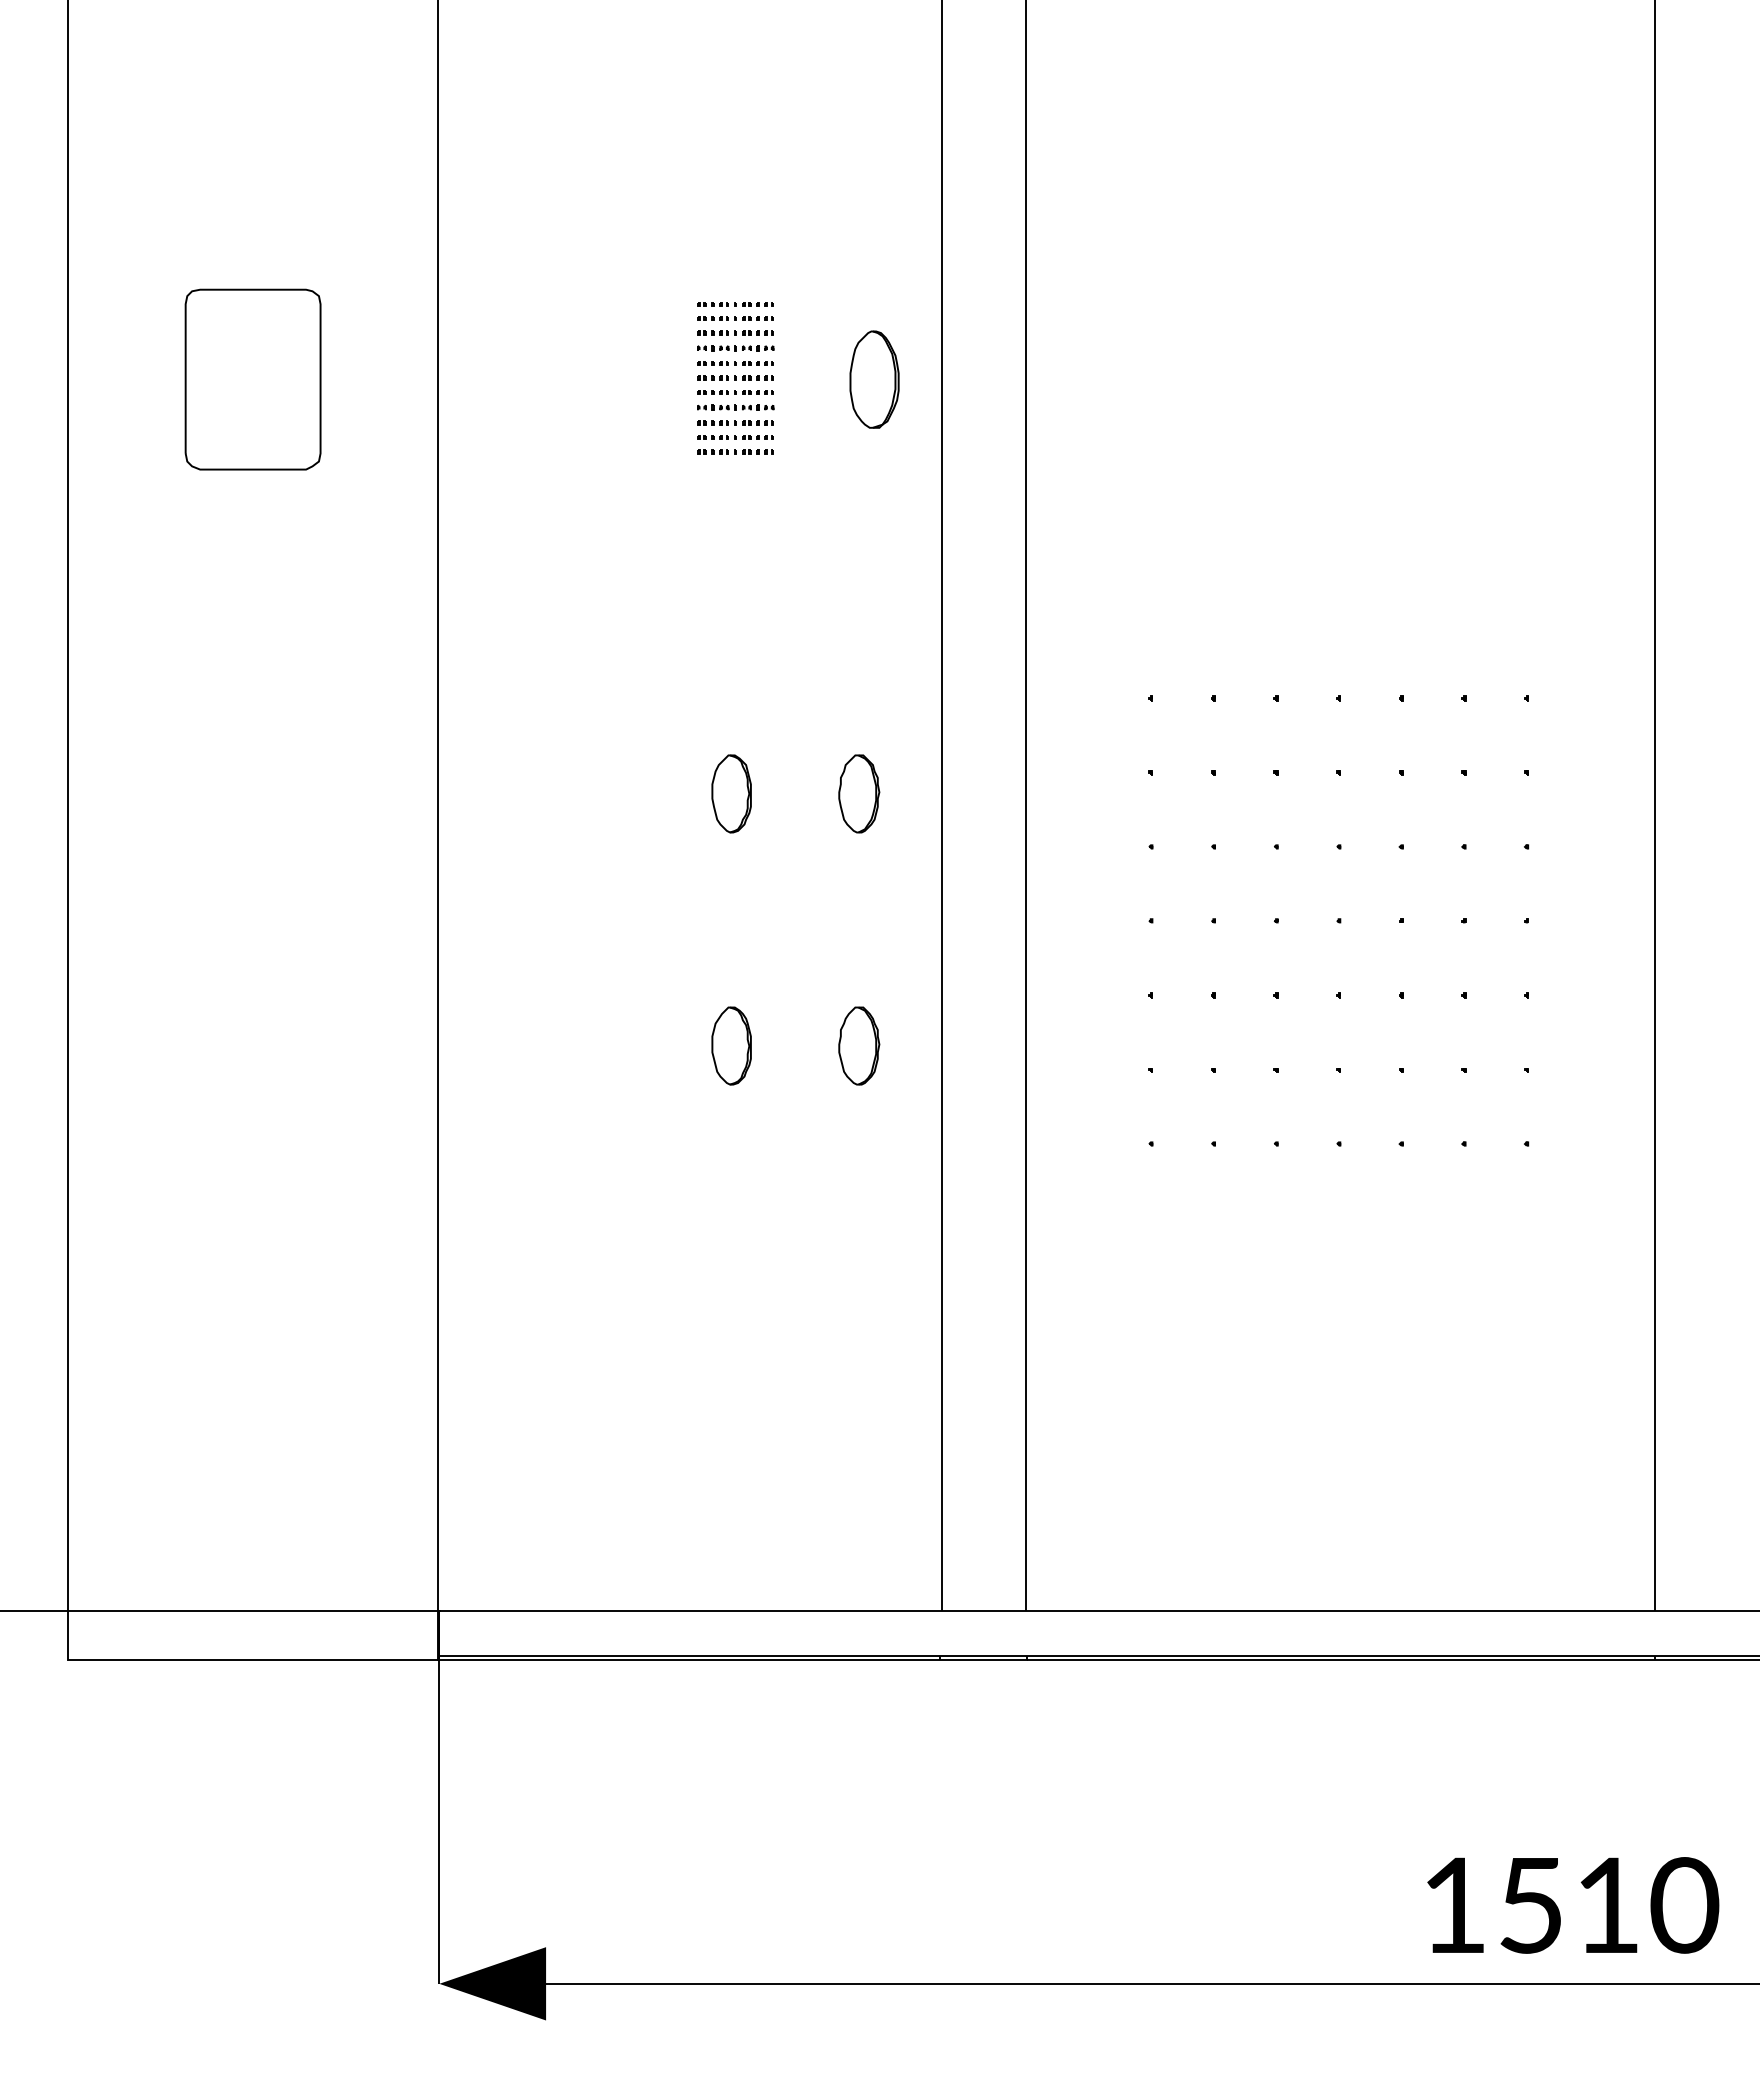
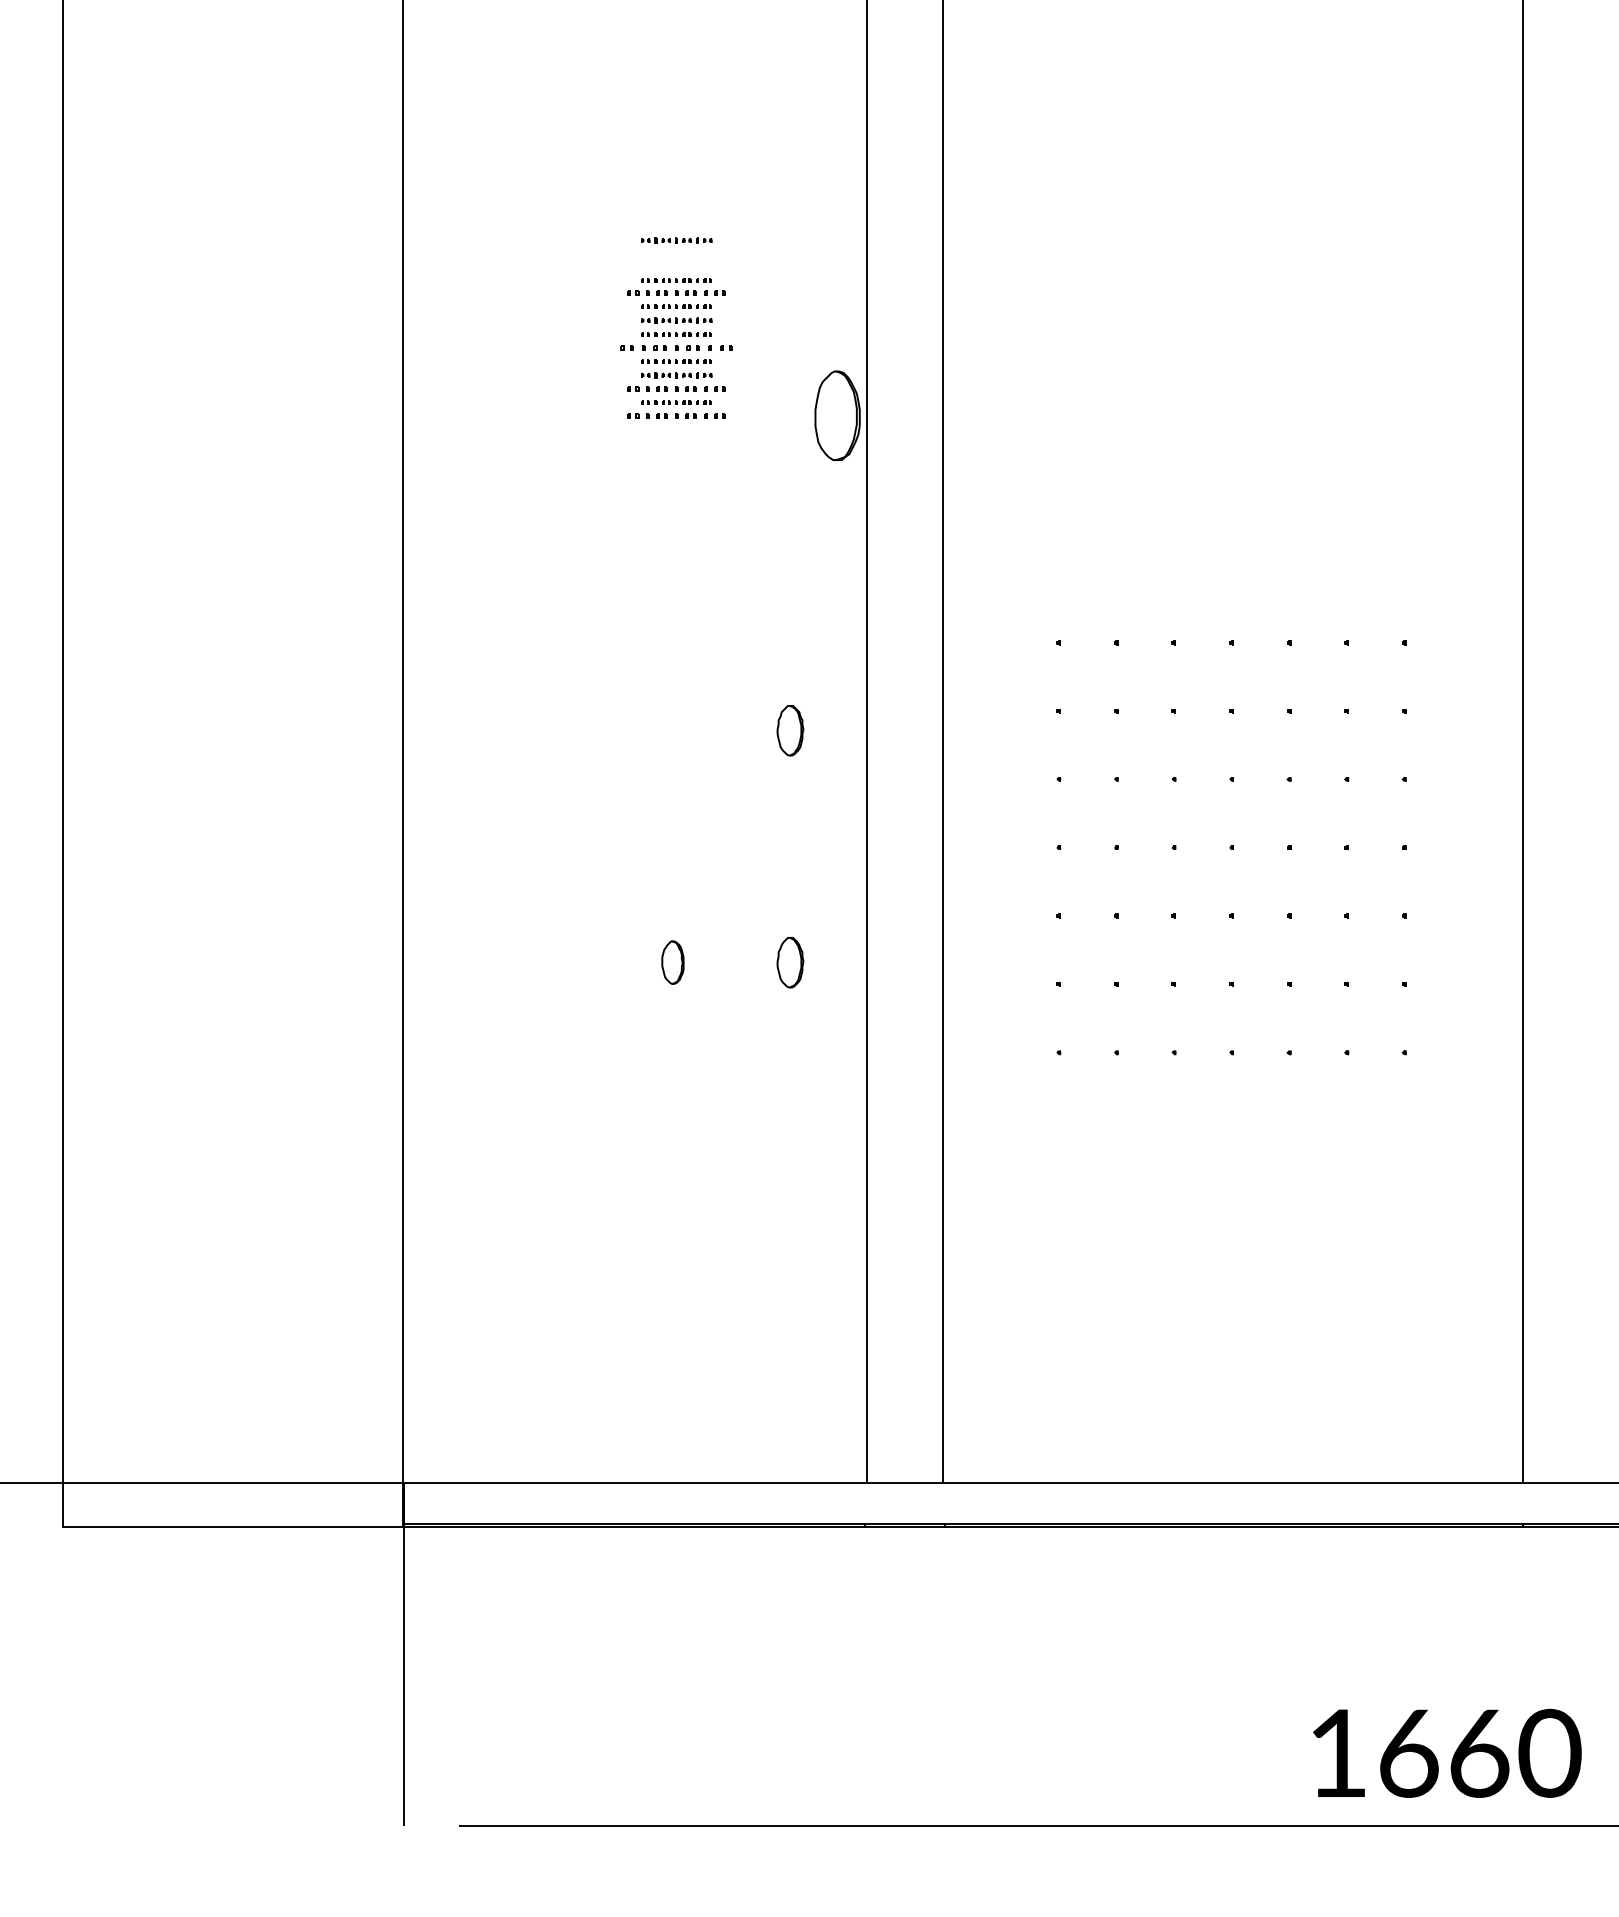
part: (735, 261) -> (676, 240), added
part: (735, 318) -> (676, 293), size x1.4
part: (735, 377) -> (676, 347), size x1.6
part: (252, 379) -> (232, 349), removed
part: (874, 379) -> (837, 415), moved
part: (735, 422) -> (676, 388), size x1.4
part: (735, 451) -> (676, 415), size x1.4
part: (731, 793) -> (672, 730), removed
part: (859, 793) -> (790, 730), size x0.7
part: (731, 1045) -> (672, 962), size x0.6
part: (859, 1045) -> (790, 962), size x0.7
text: (1570, 1905) -> (1444, 1753), 1510 -> 1660
fill: (492, 1983) -> (452, 1825), removed

